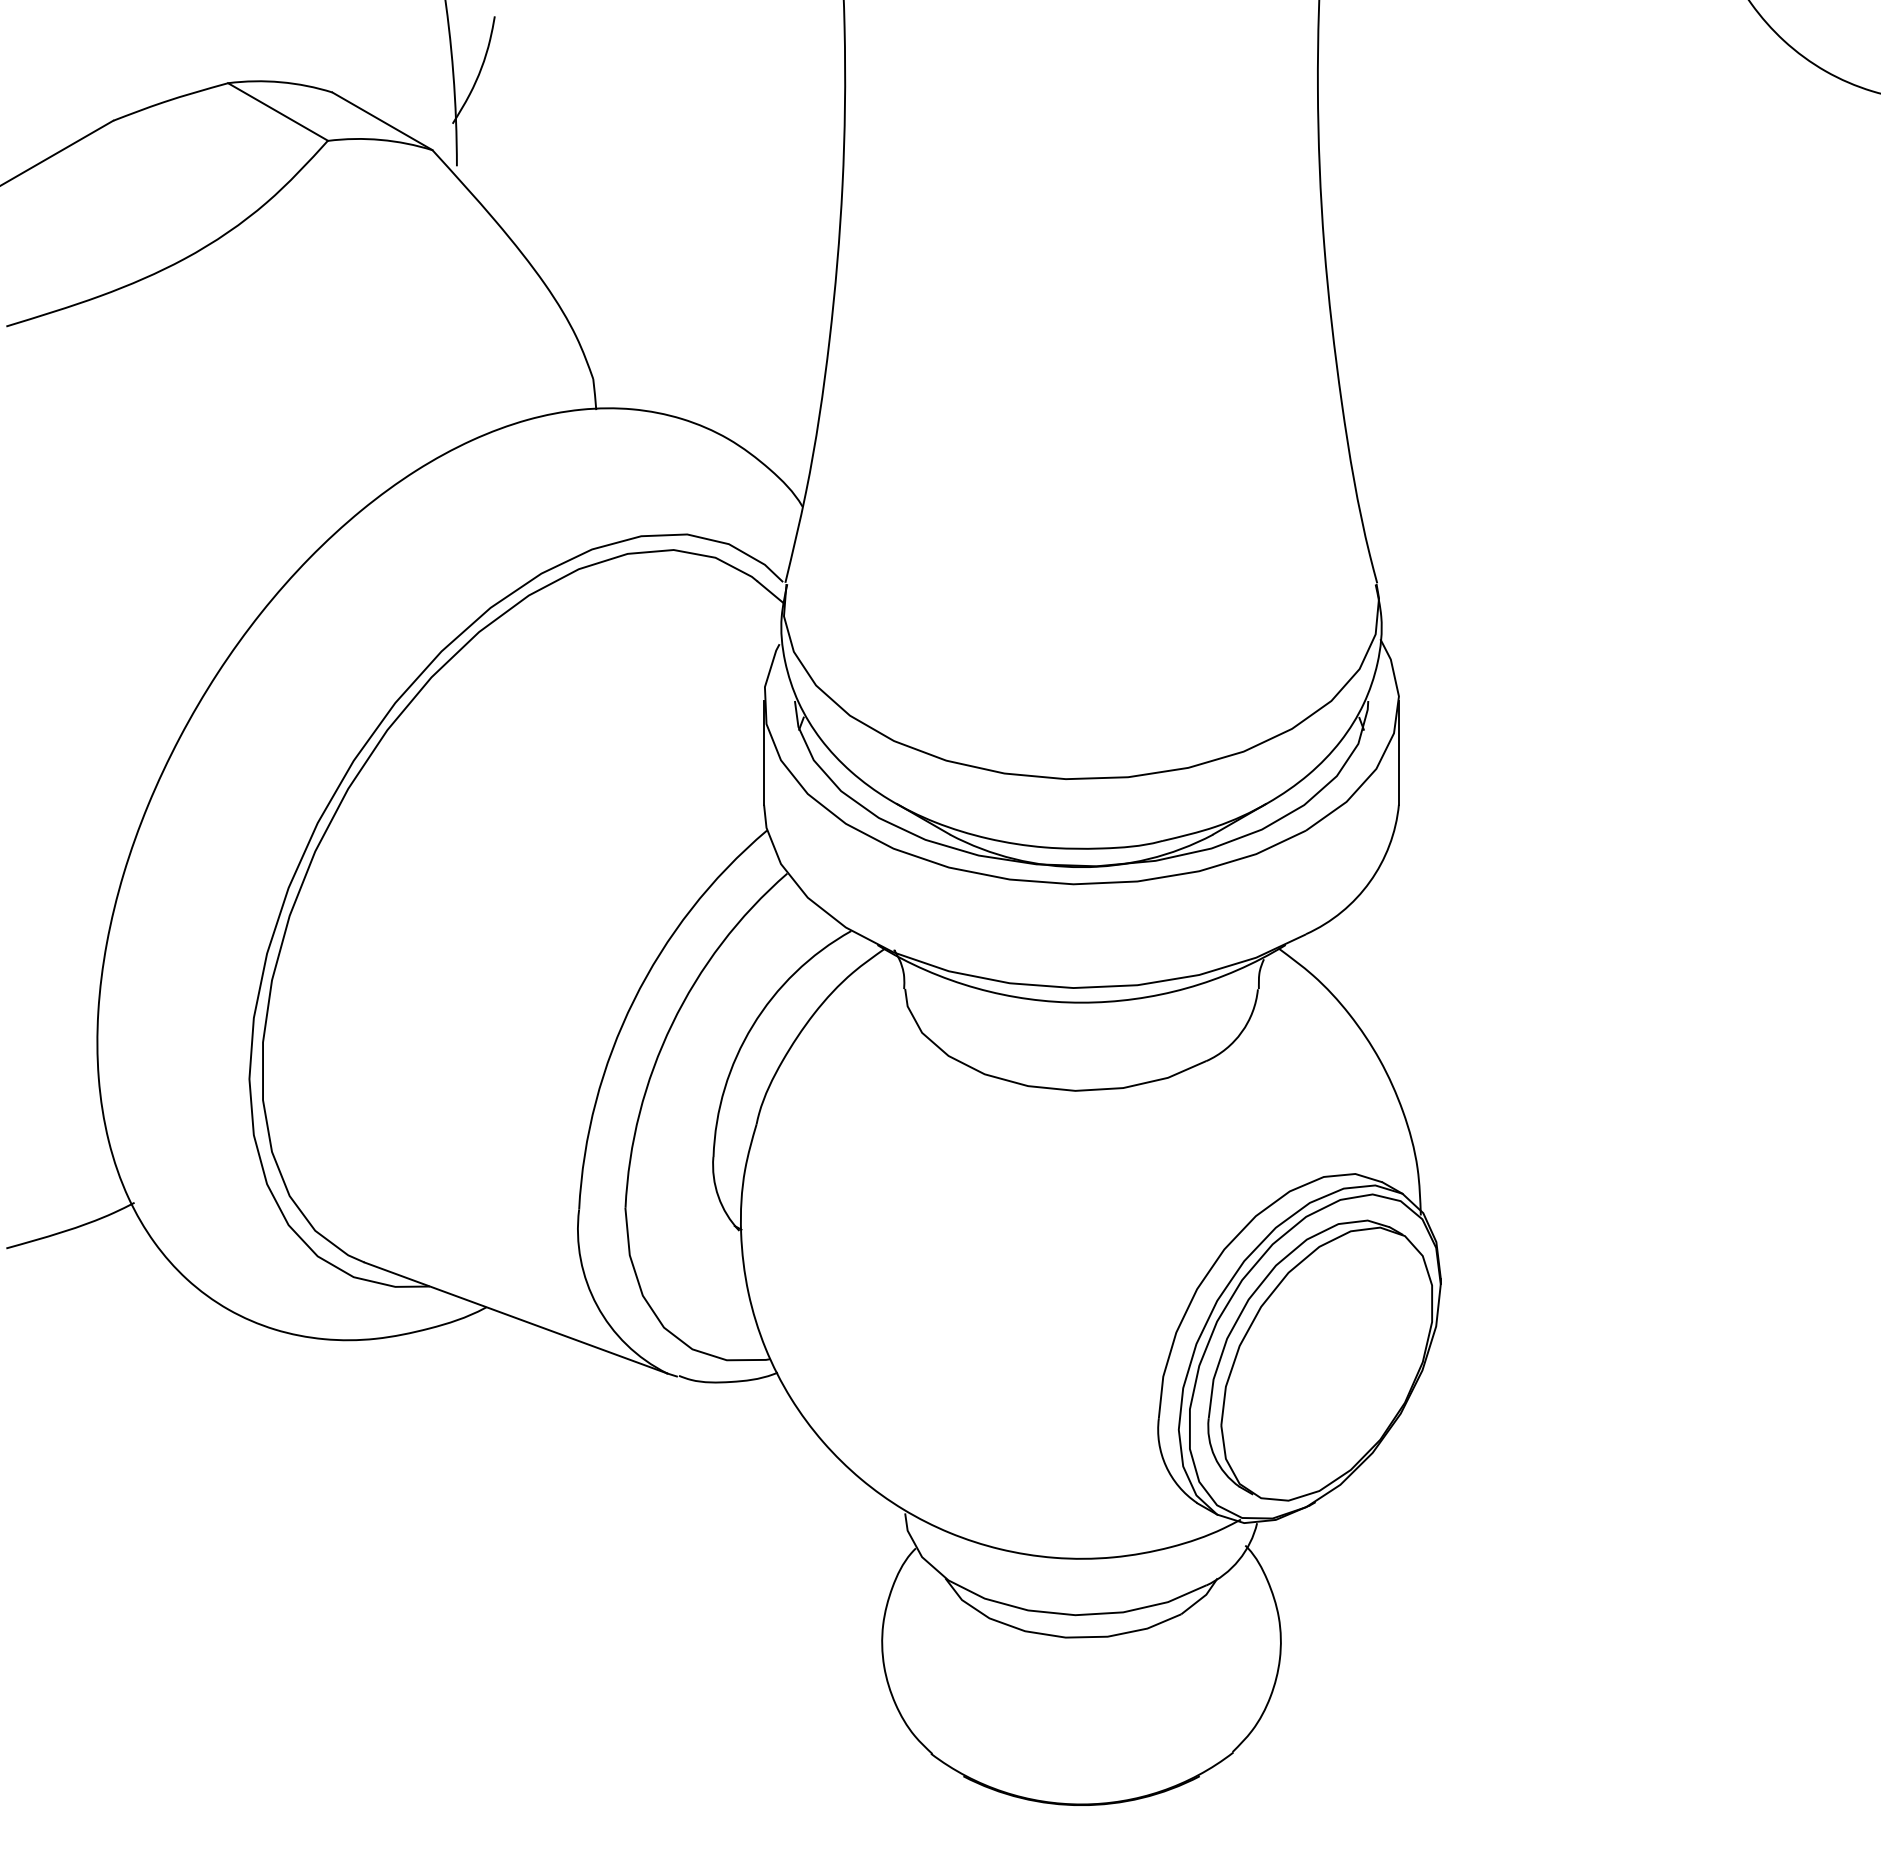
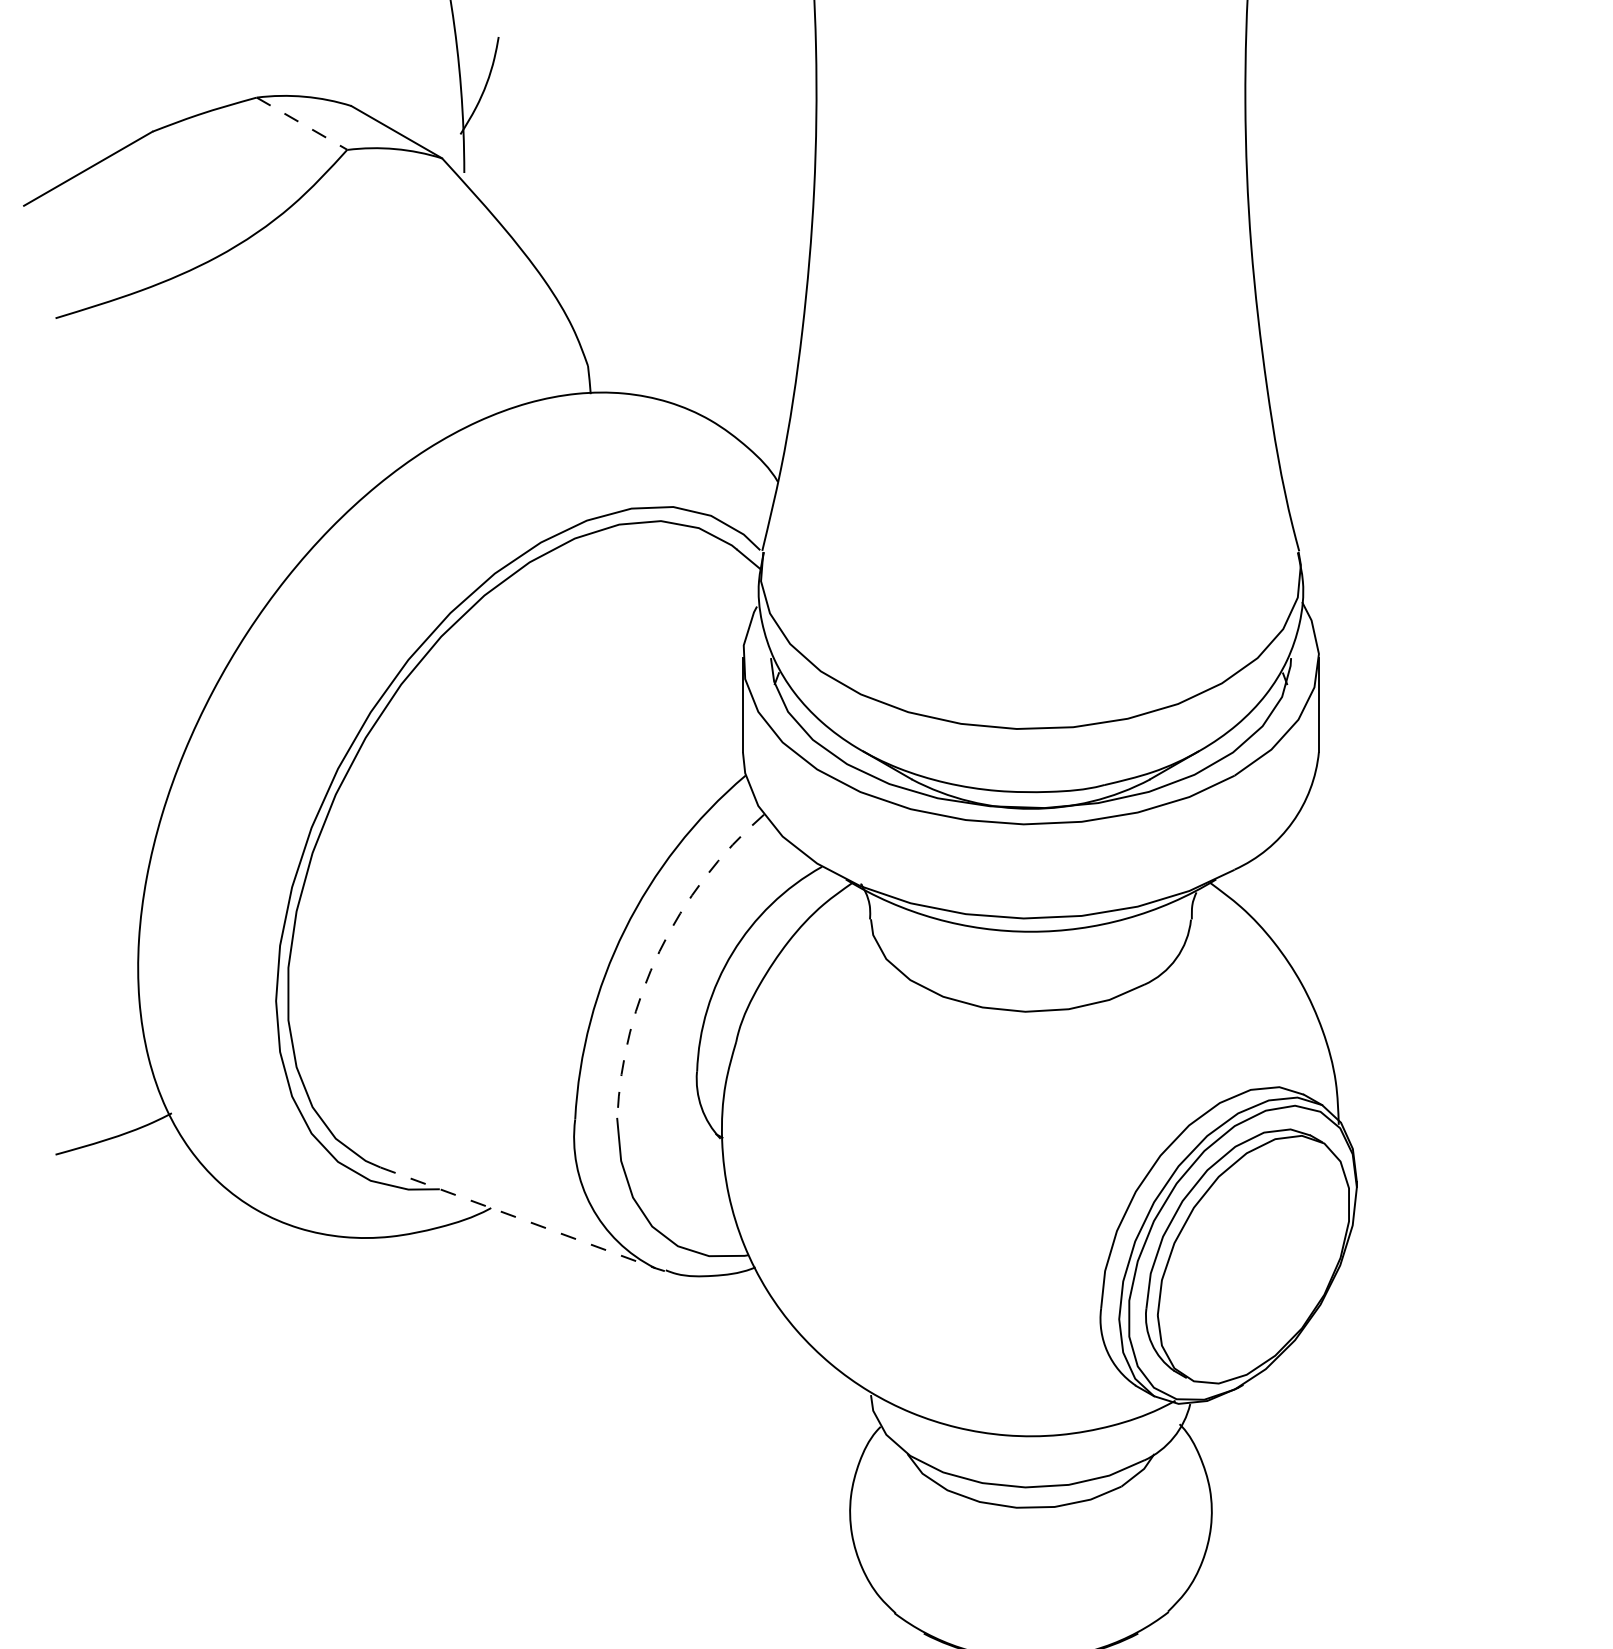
line: (278, 111) -> (302, 123), solid -> dashed
arc: (672, 1024) -> (659, 951), solid -> dashed
line: (516, 1318) -> (518, 1218), solid -> dashed

